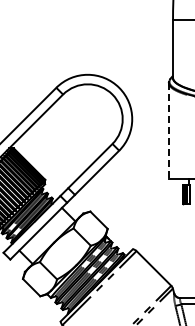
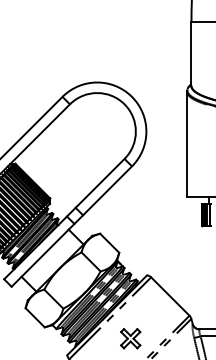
line: (168, 130) -> (186, 144), dashed -> solid
part: (117, 306) -> (130, 338), added

